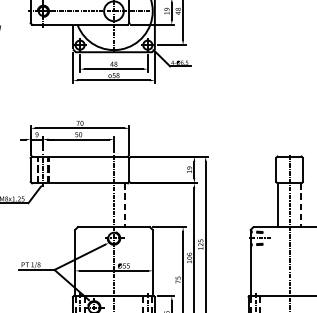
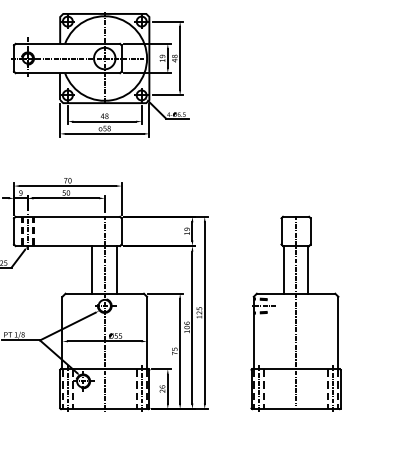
line: (102, 204) -> (92, 269), added
line: (125, 204) -> (117, 269), dashed -> solid
line: (300, 204) -> (308, 269), dashed -> solid

